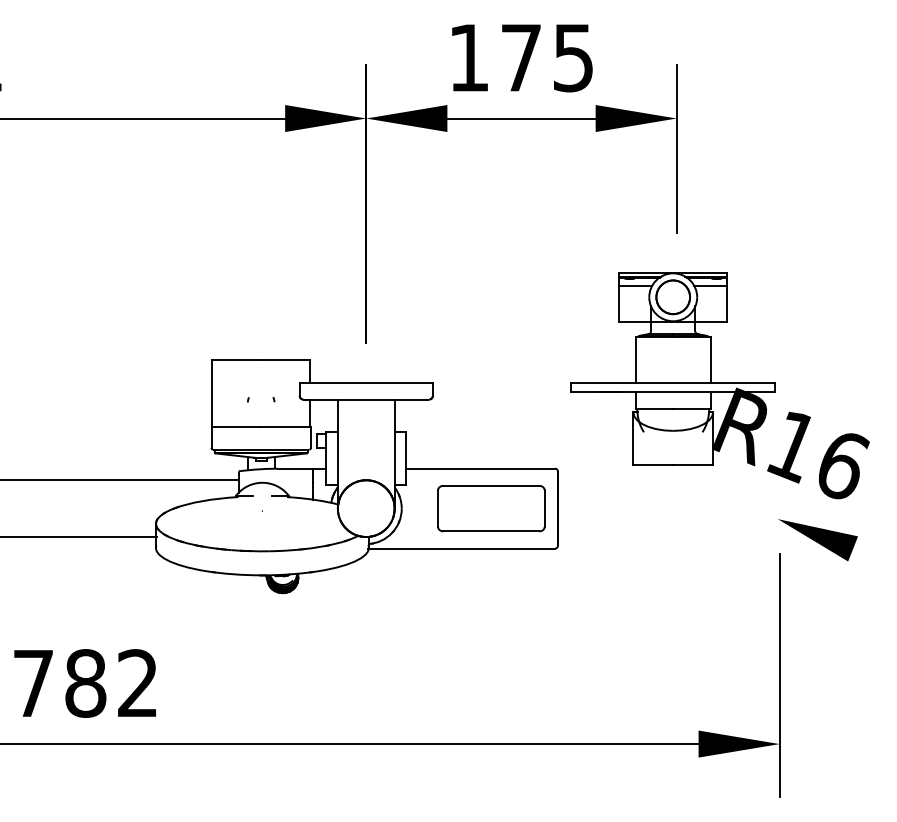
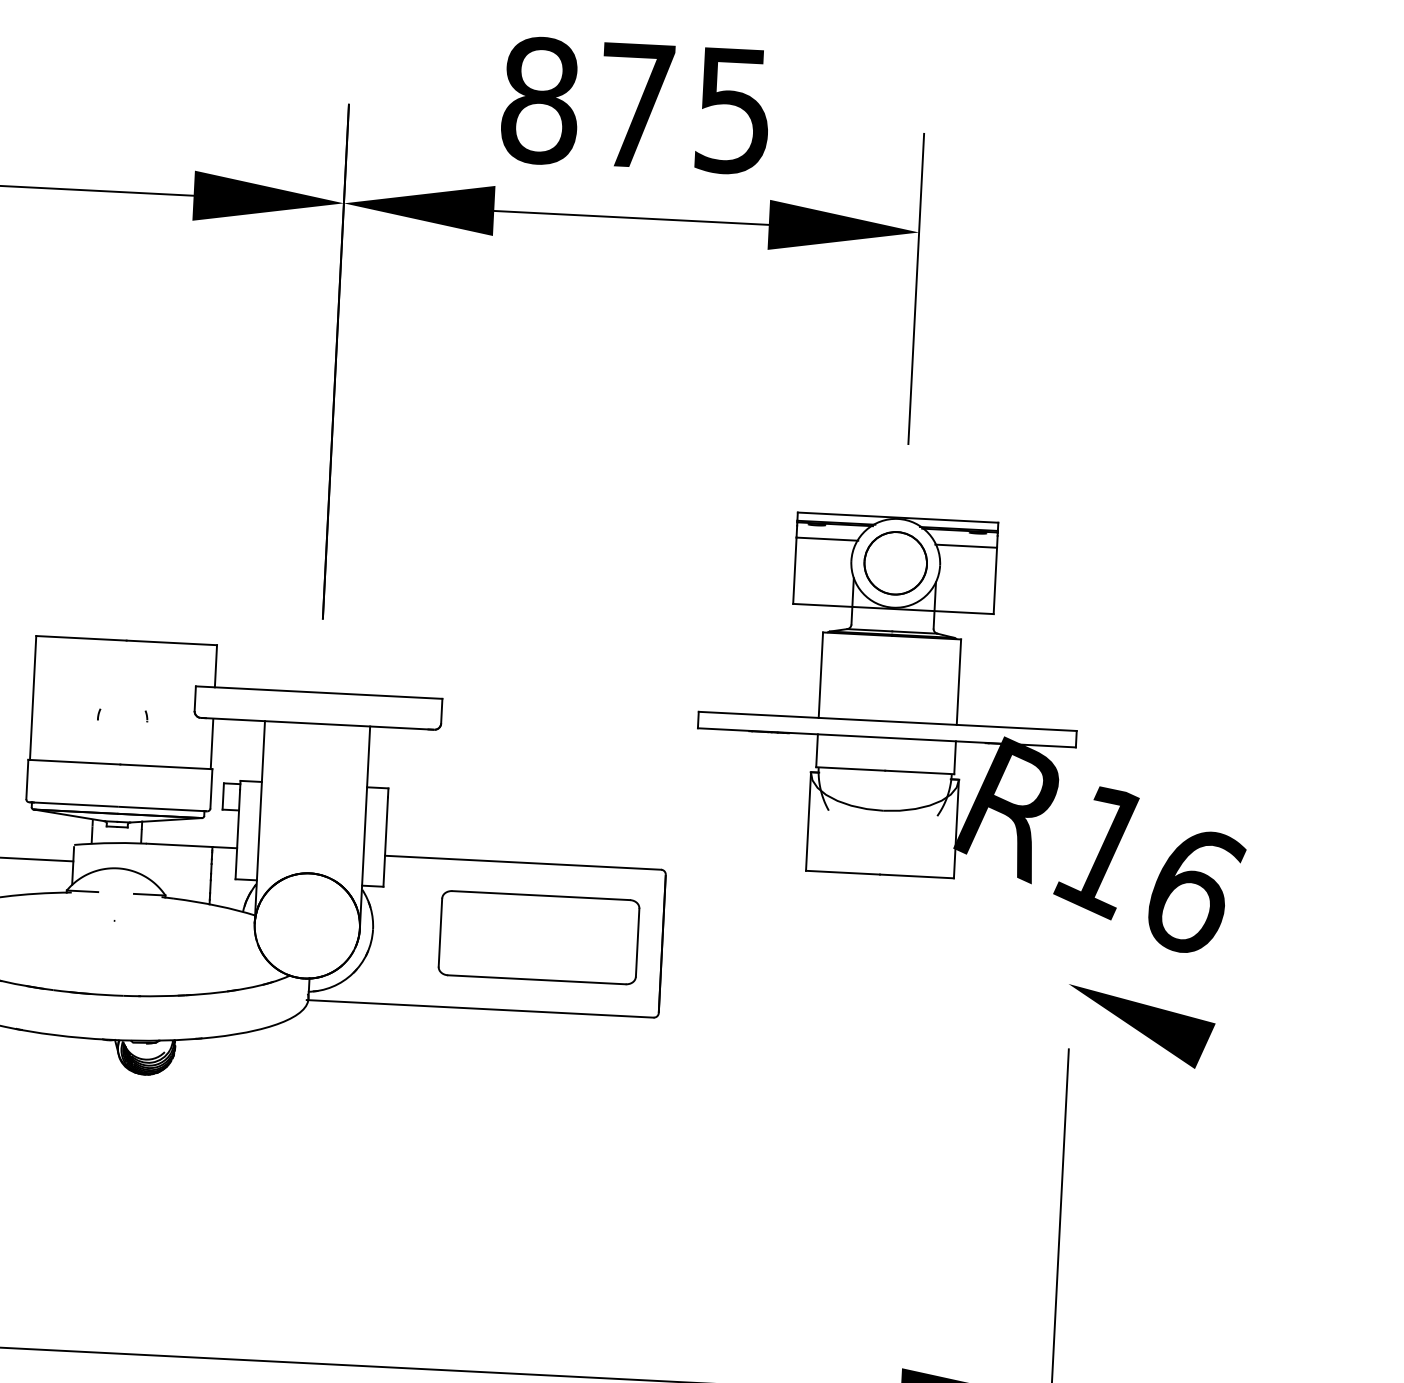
text: (468, 57) -> (539, 99), 175 -> 875

